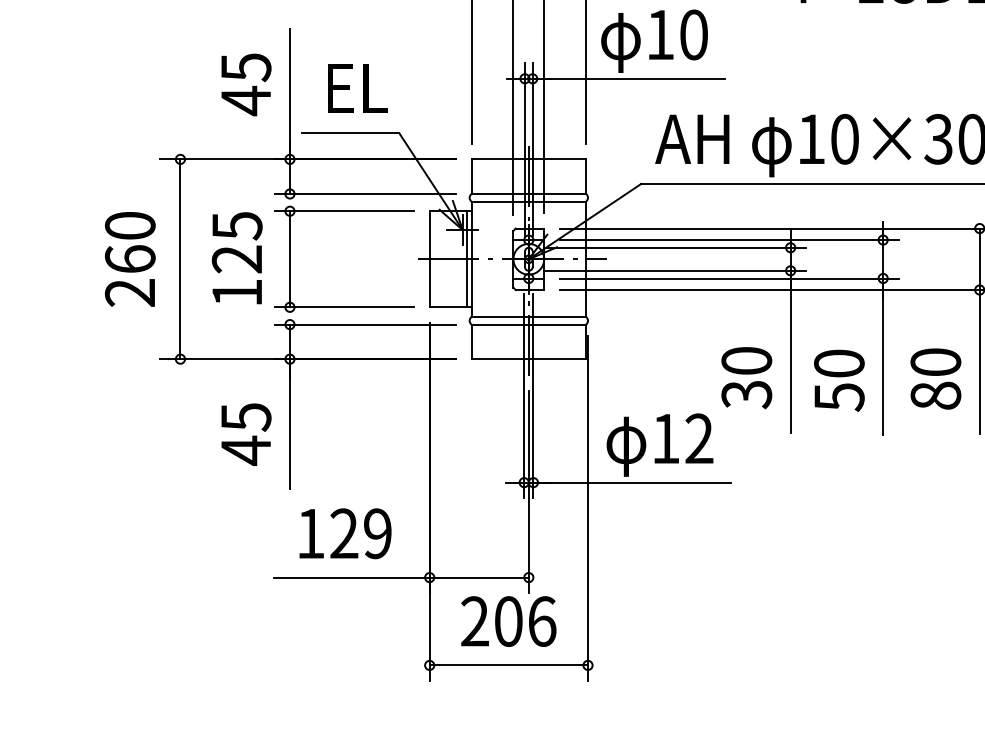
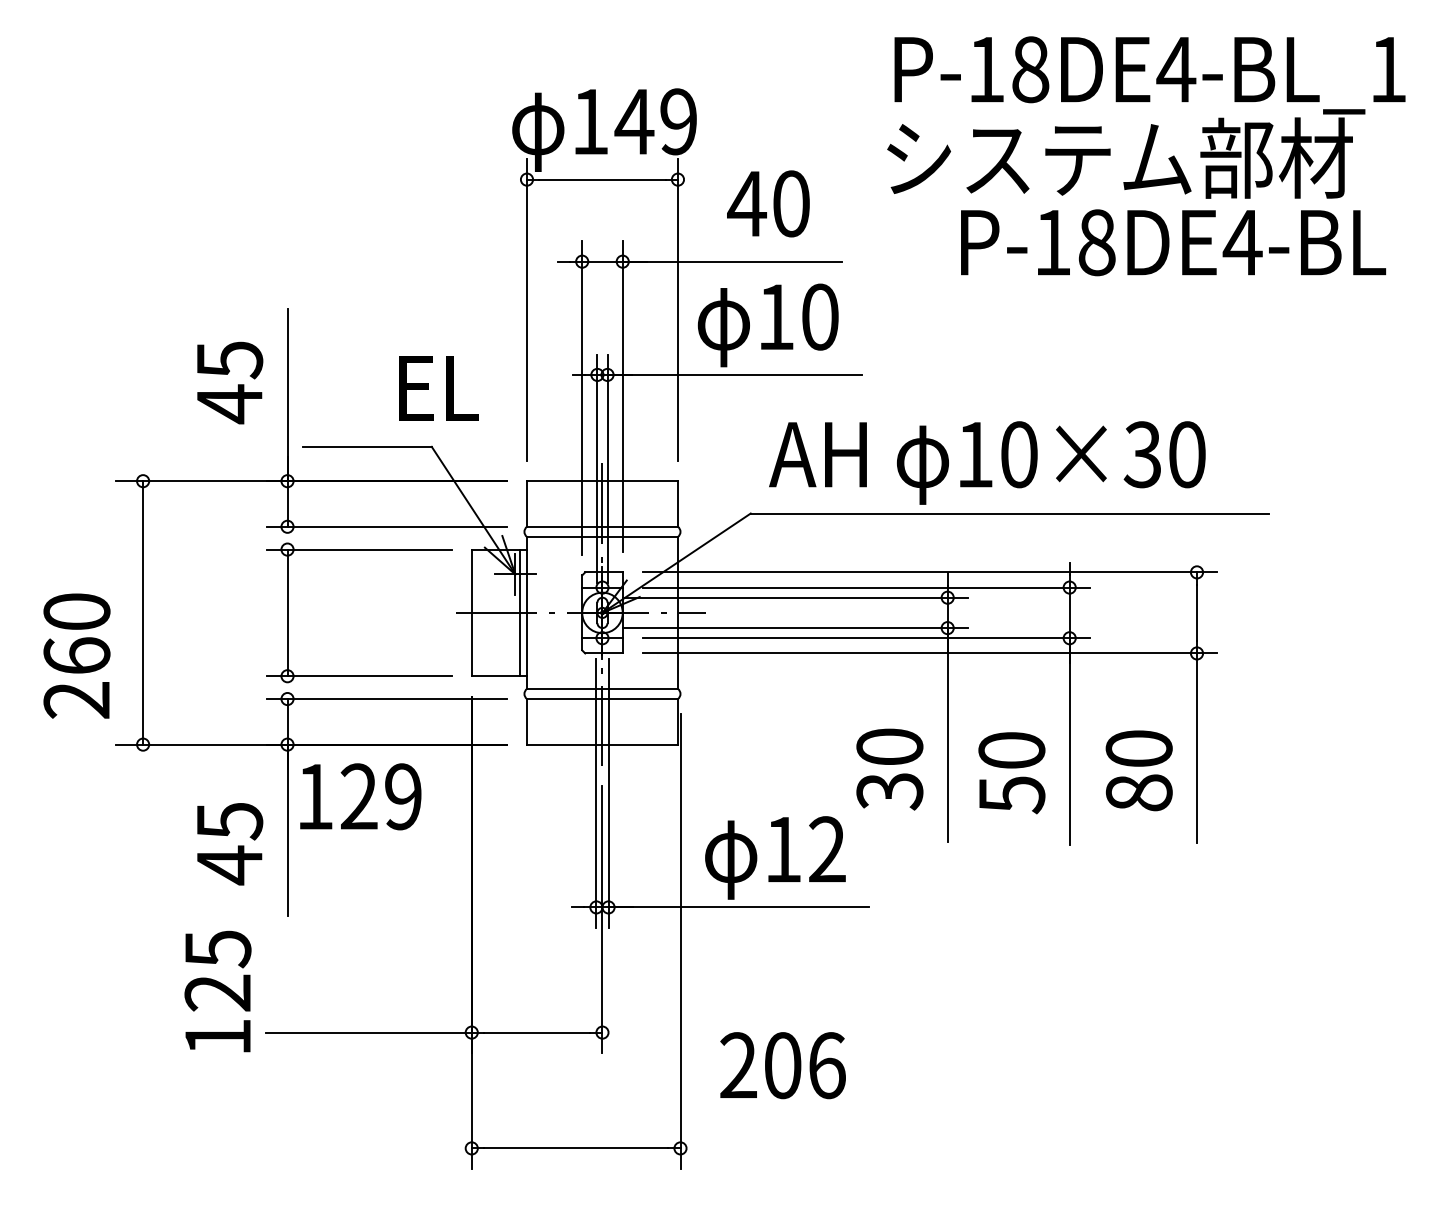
text: (357, 89) -> (438, 388), moved
text: (129, 258) -> (76, 655), moved
text: (236, 258) -> (217, 991), moved
text: (345, 533) -> (360, 796), moved
text: (508, 621) -> (782, 1065), moved

